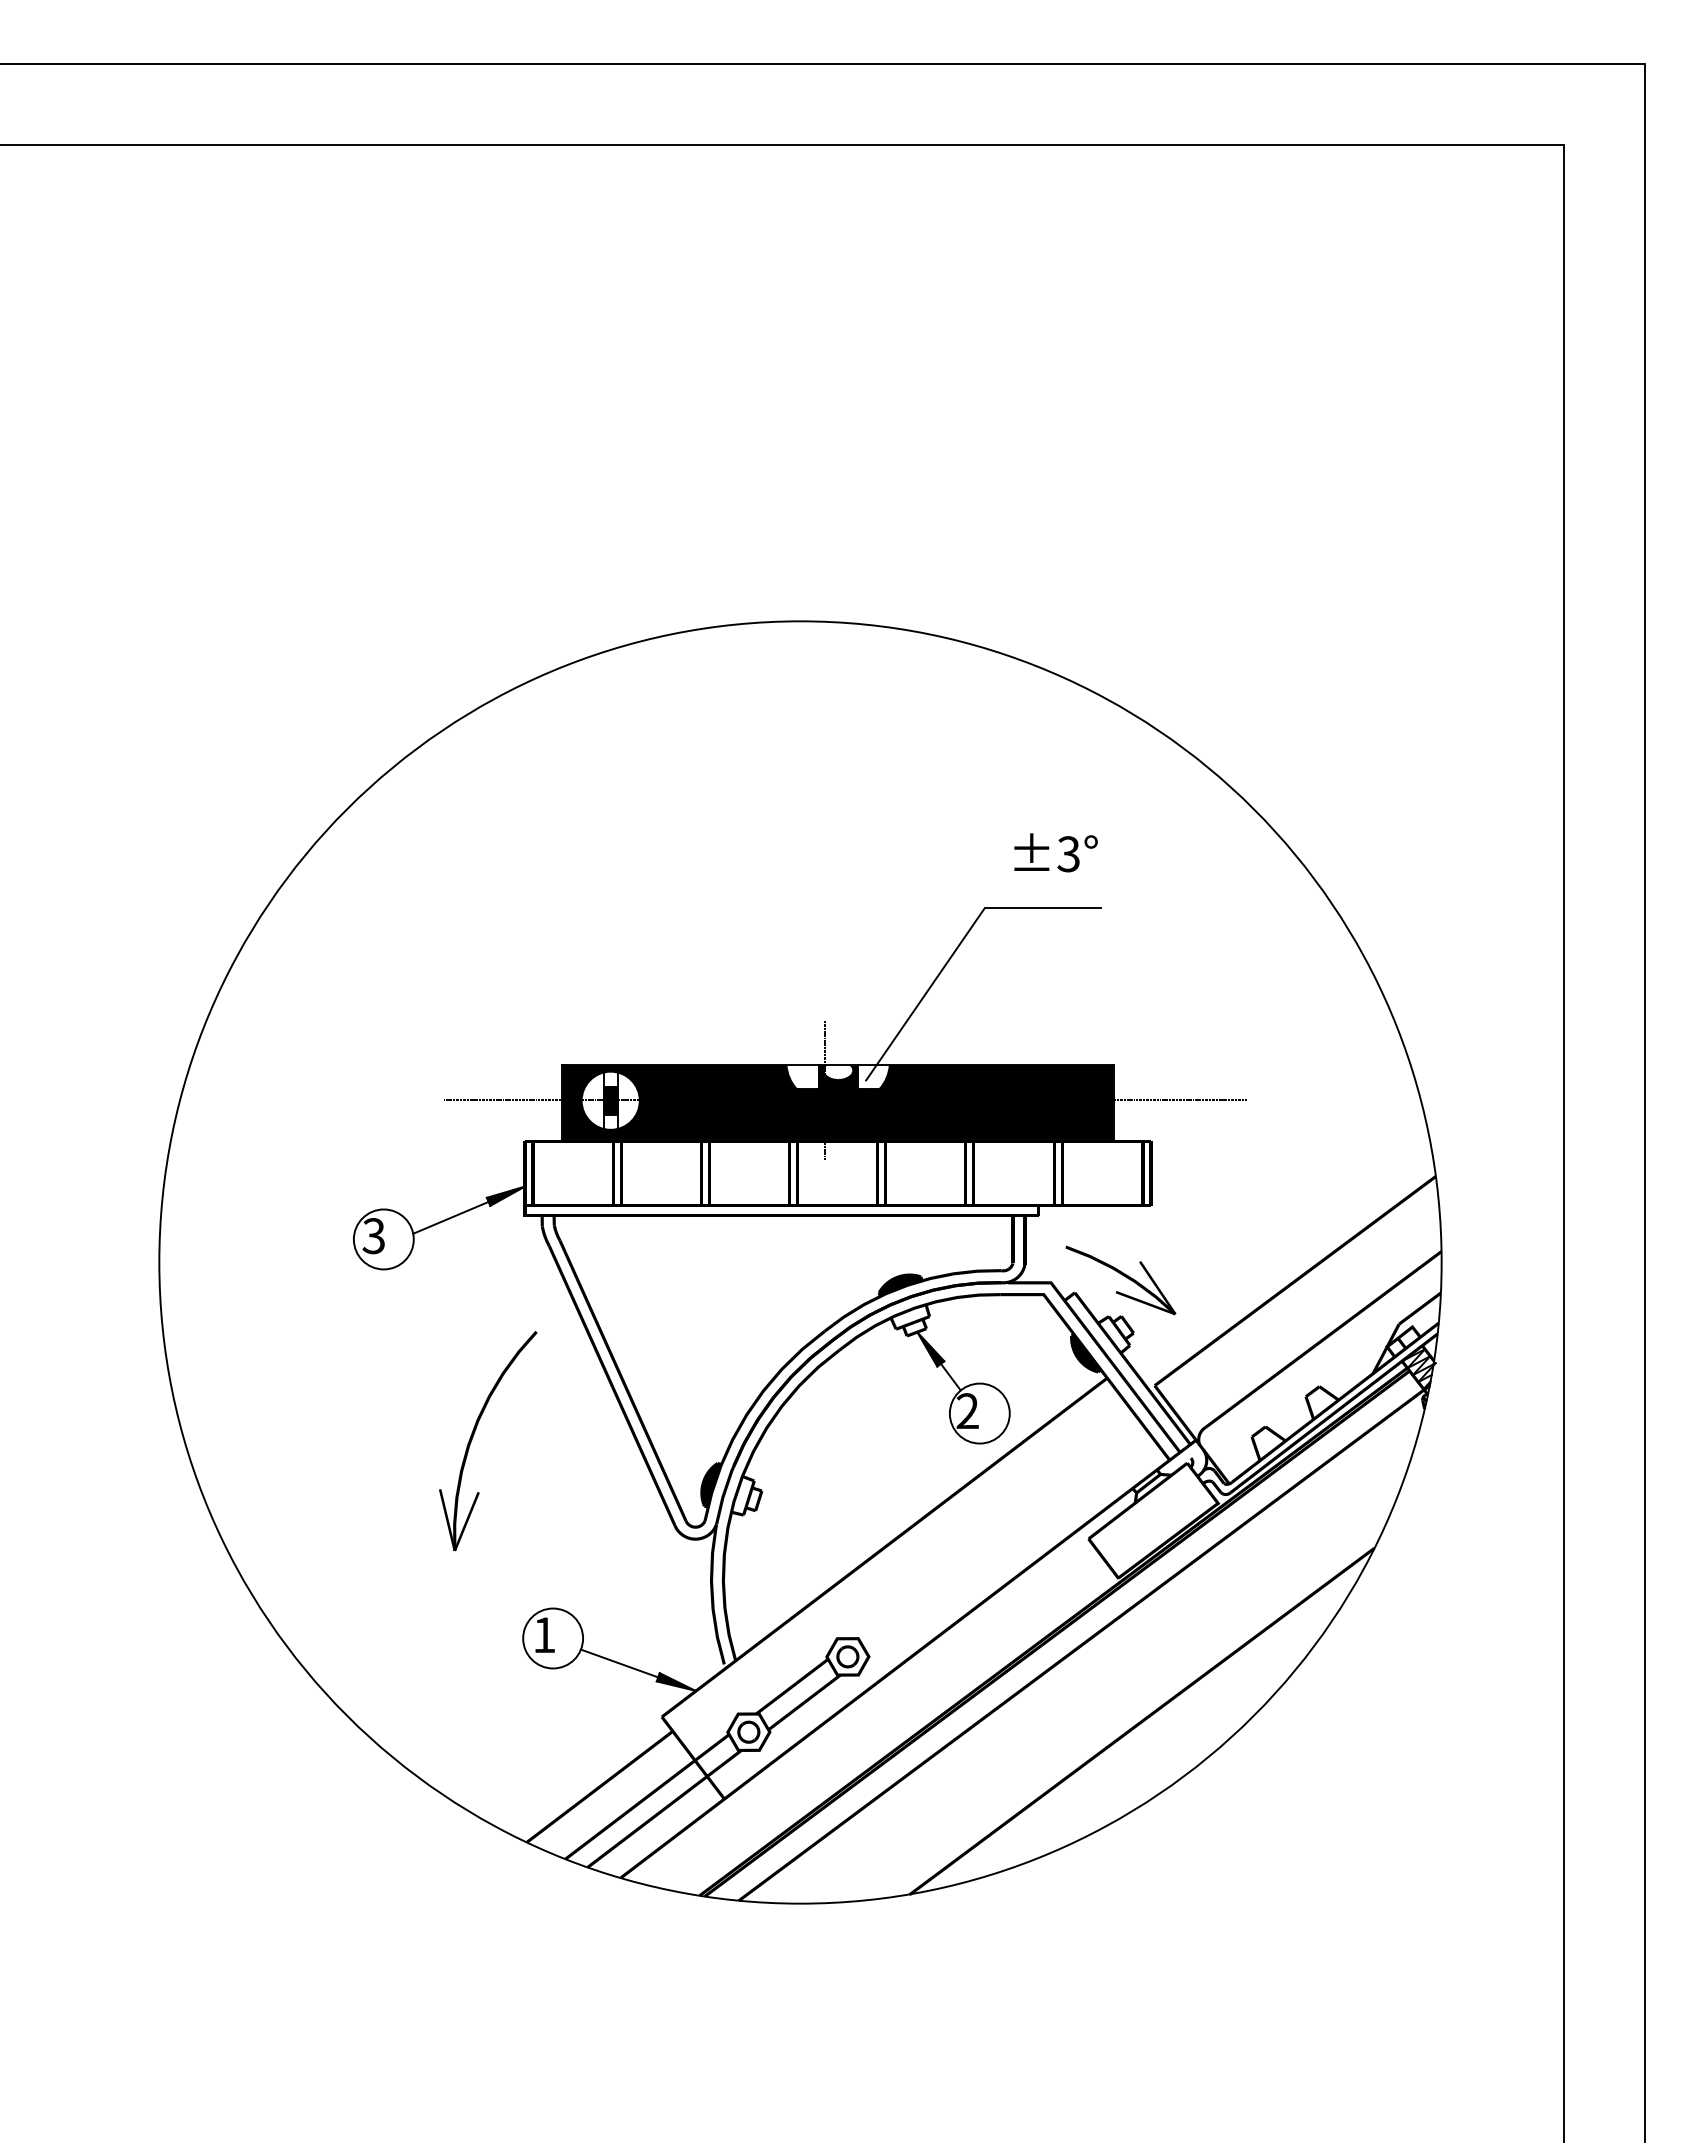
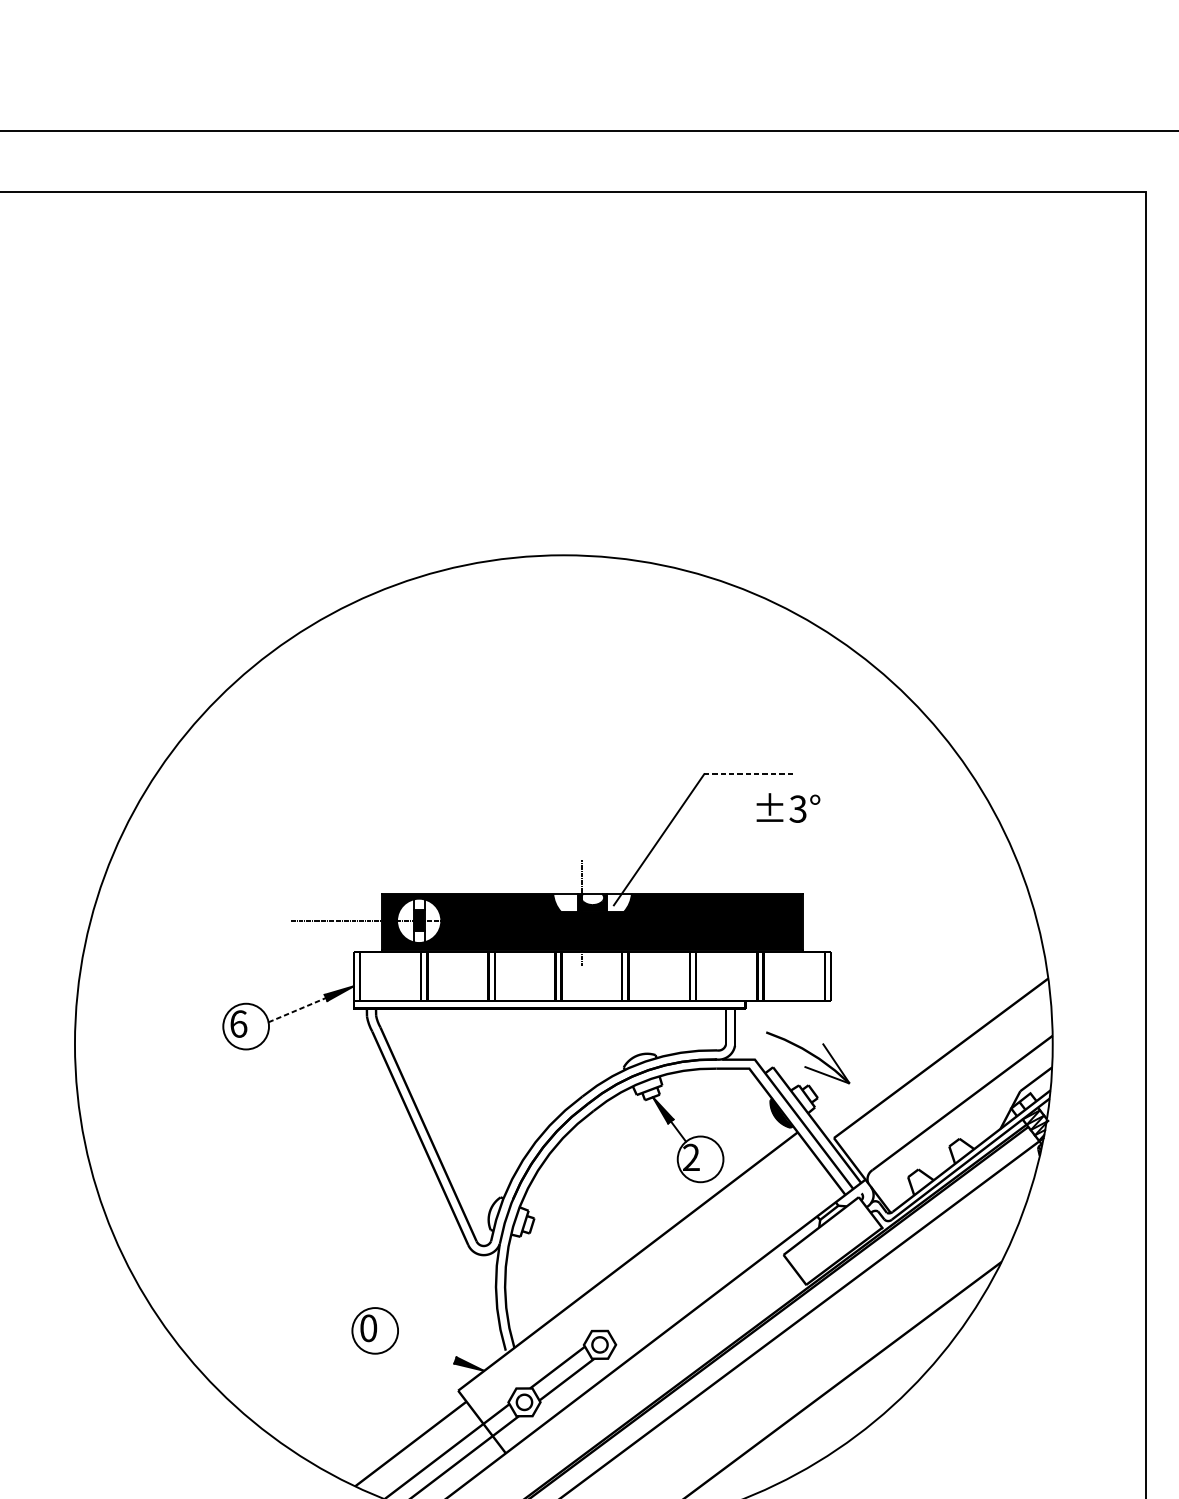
text: (1055, 852) -> (788, 807), moved
line: (1042, 908) -> (748, 774), solid -> dashed
line: (1175, 1100) -> (849, 920), removed
line: (450, 1217) -> (296, 1009), solid -> dashed
text: (373, 1236) -> (238, 1024), 3 -> 6
fill: (900, 1285) -> (640, 1061), removed
part: (473, 1437) -> (314, 1177), removed
fill: (711, 1485) -> (496, 1214), removed
text: (544, 1635) -> (368, 1328), 1 -> 0
line: (619, 1663) -> (425, 1349), removed

